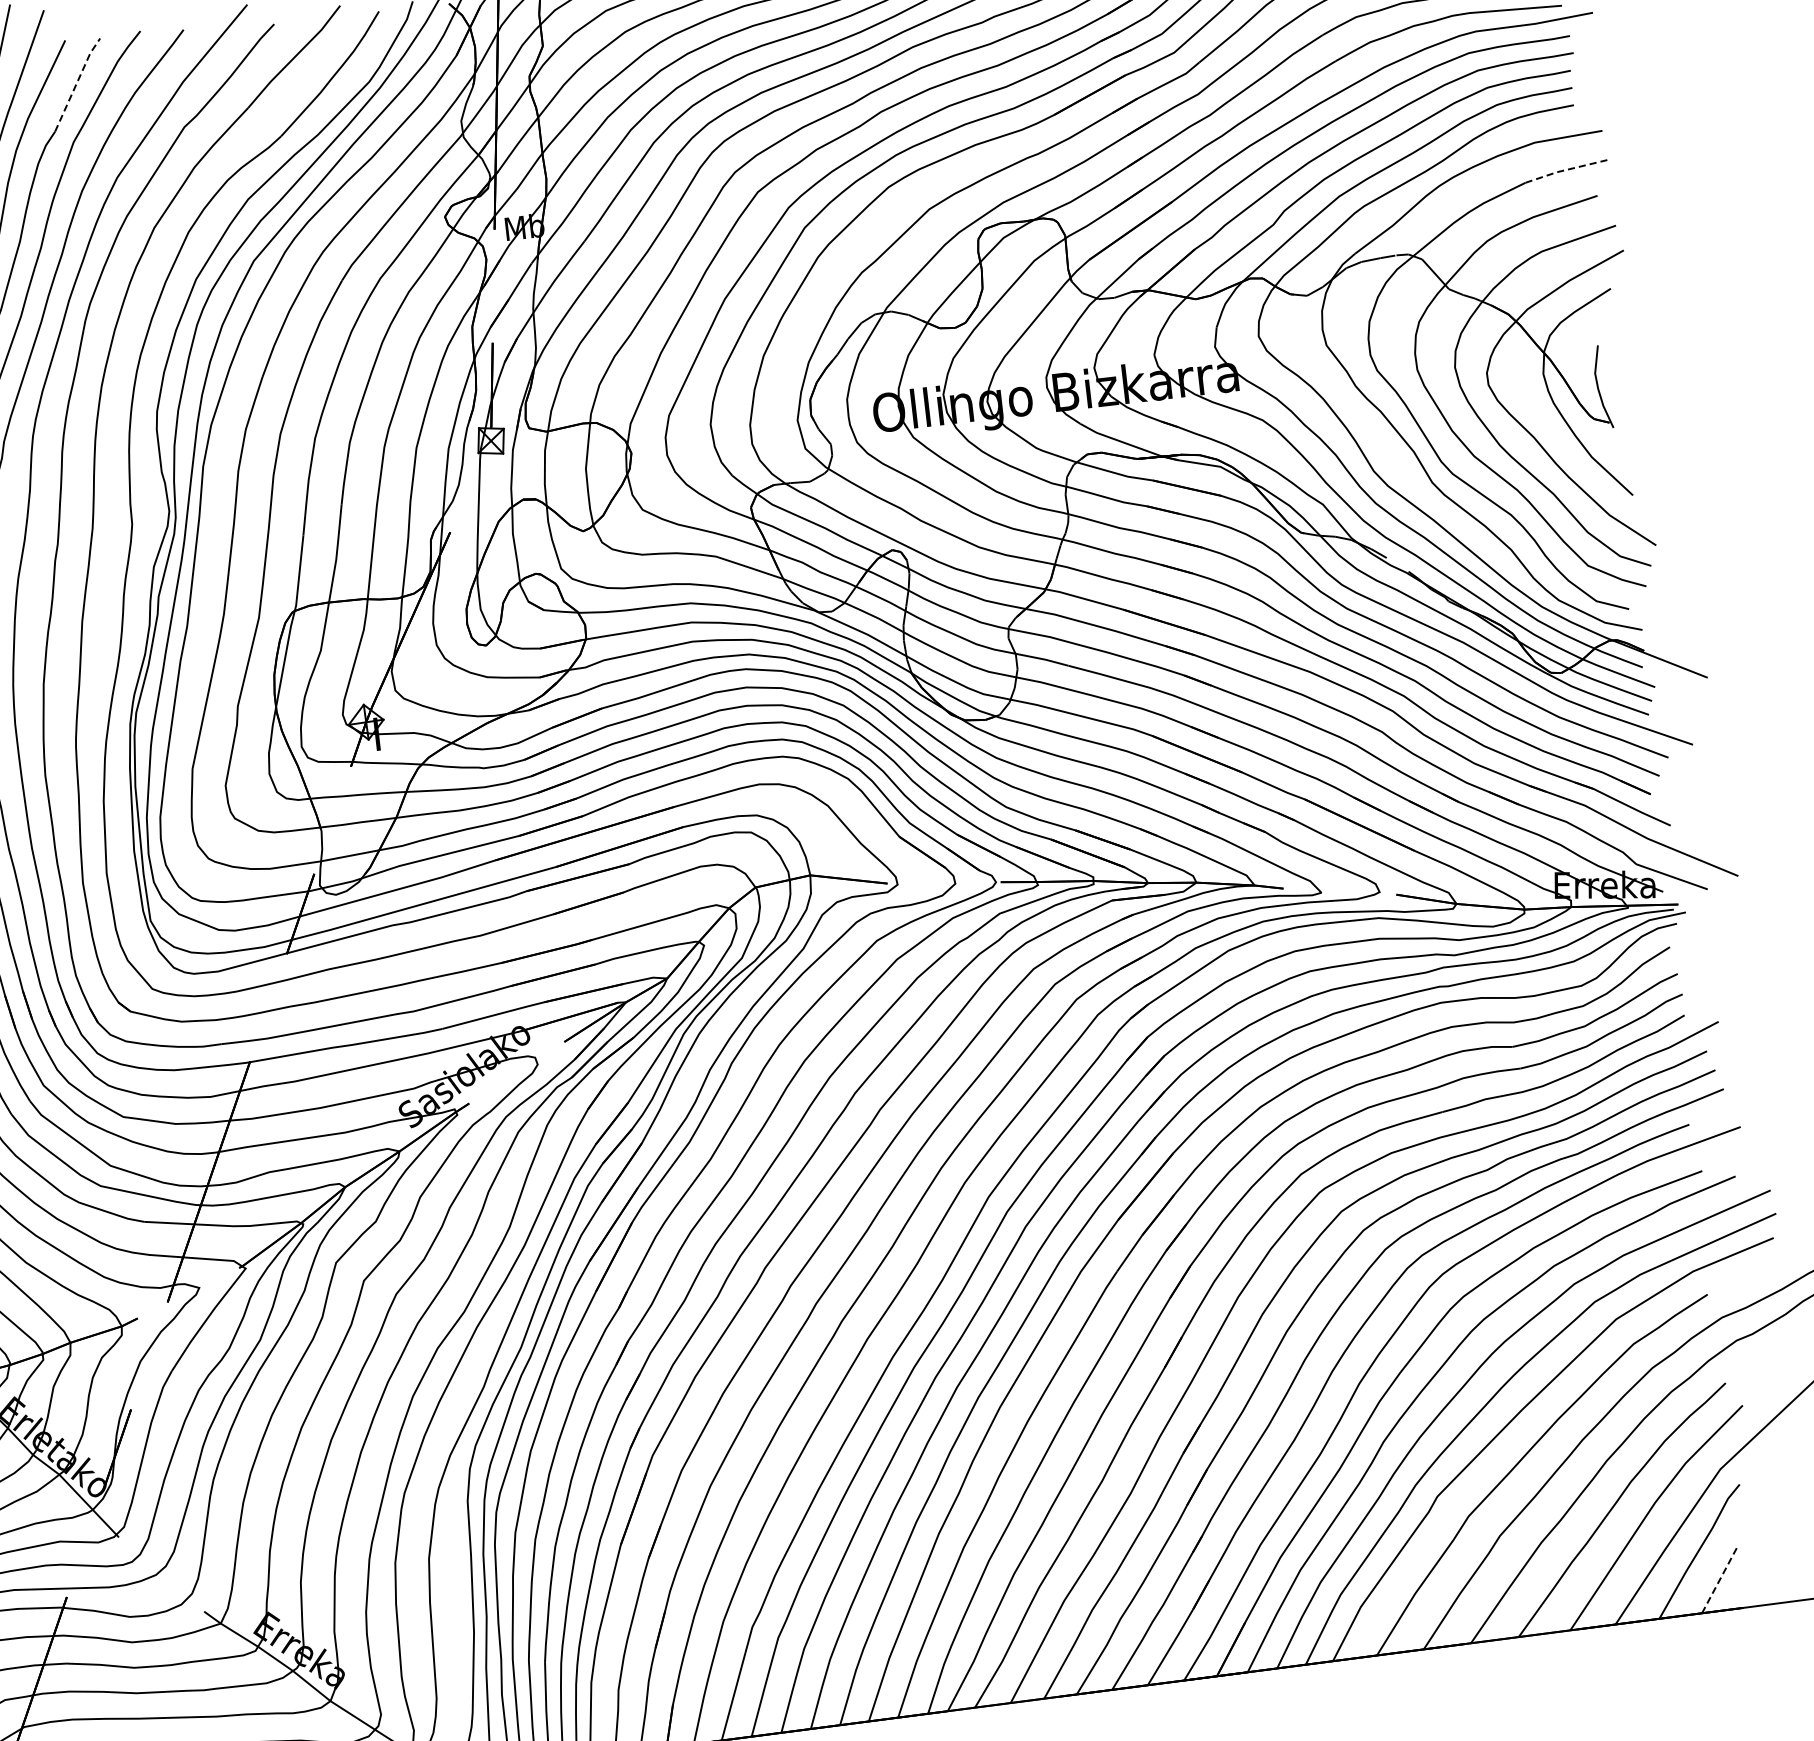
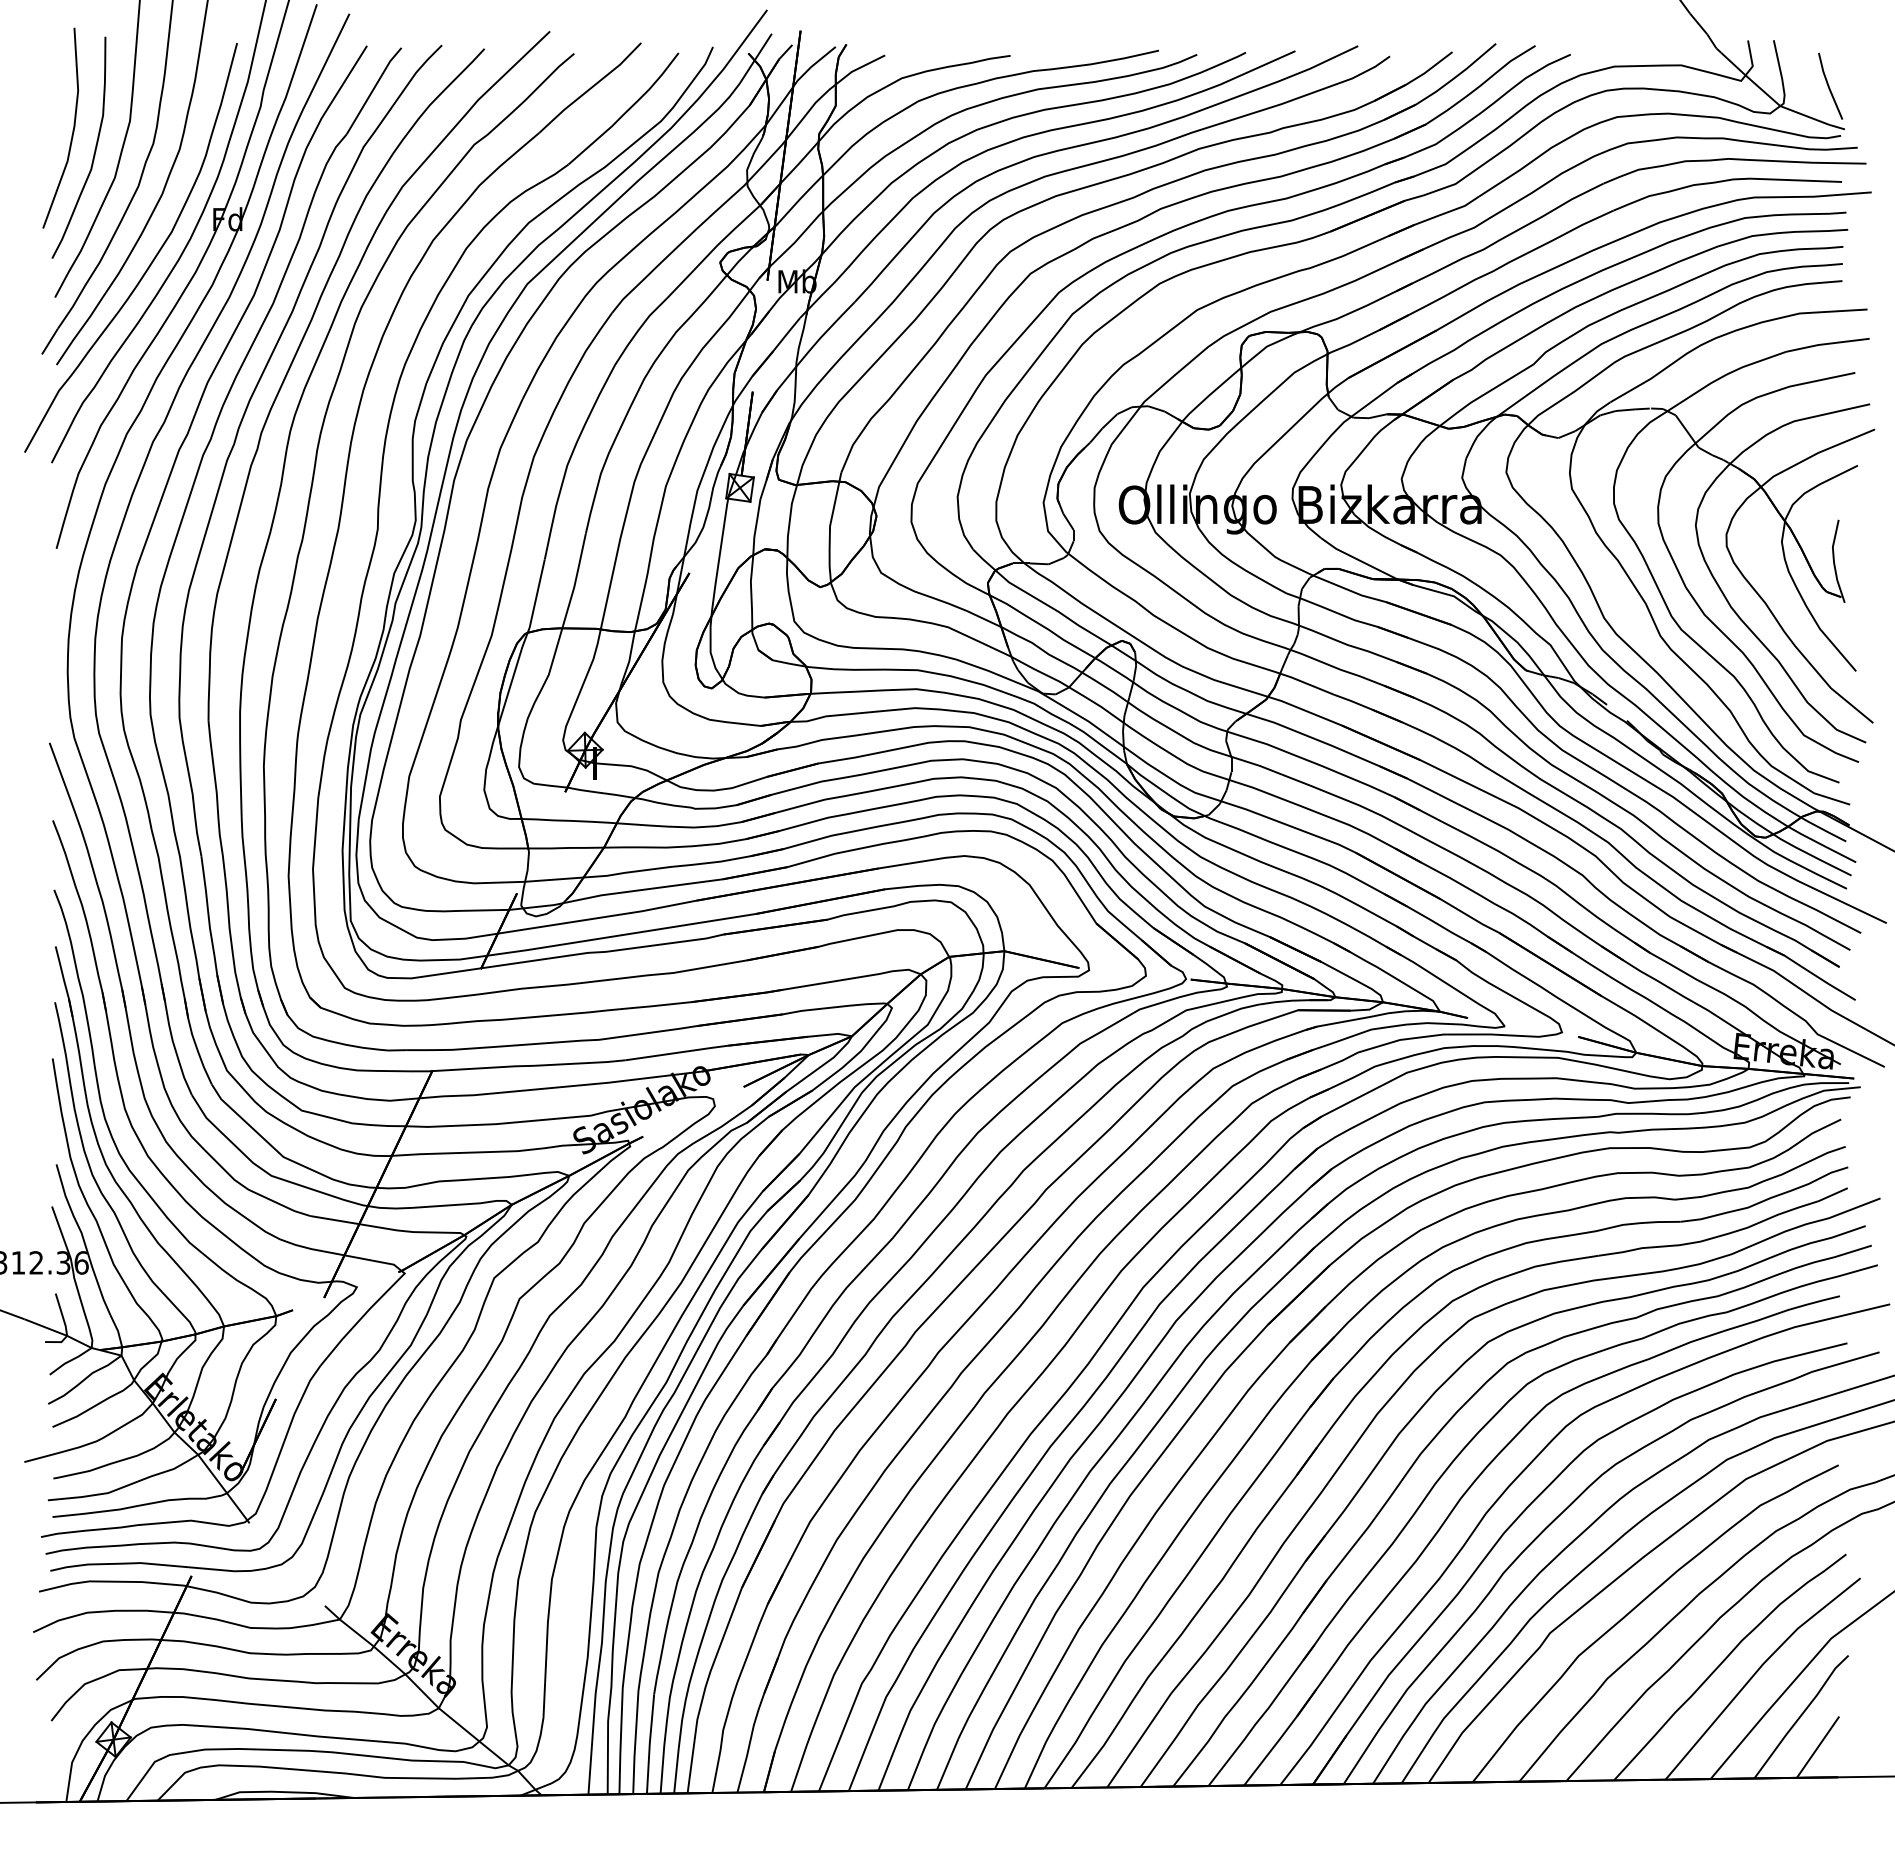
line: (76, 83) -> (373, 89), dashed -> solid
line: (1566, 169) -> (1827, 343), dashed -> solid
line: (1720, 1579) -> (1818, 1746), dashed -> solid

